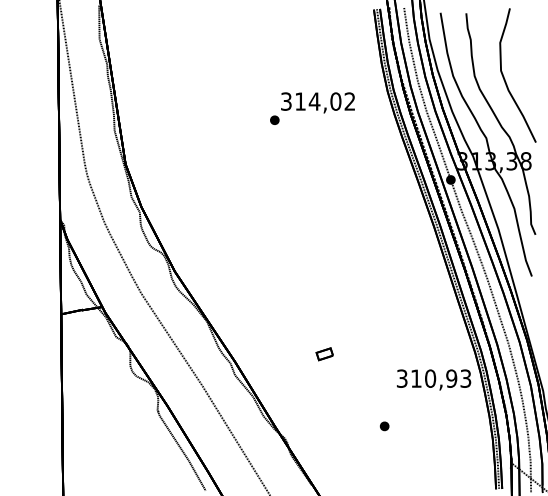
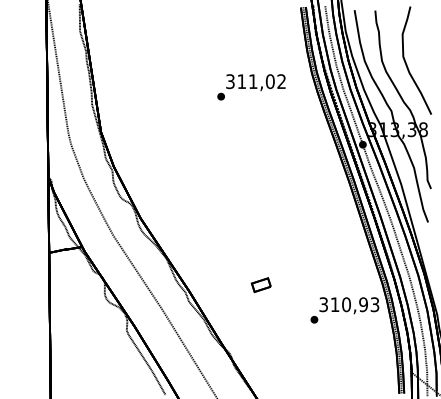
text: (314, 101) -> (253, 81), 314,02 -> 311,02
part: (324, 353) -> (261, 284), size x1.43
part: (384, 426) -> (314, 319), moved

